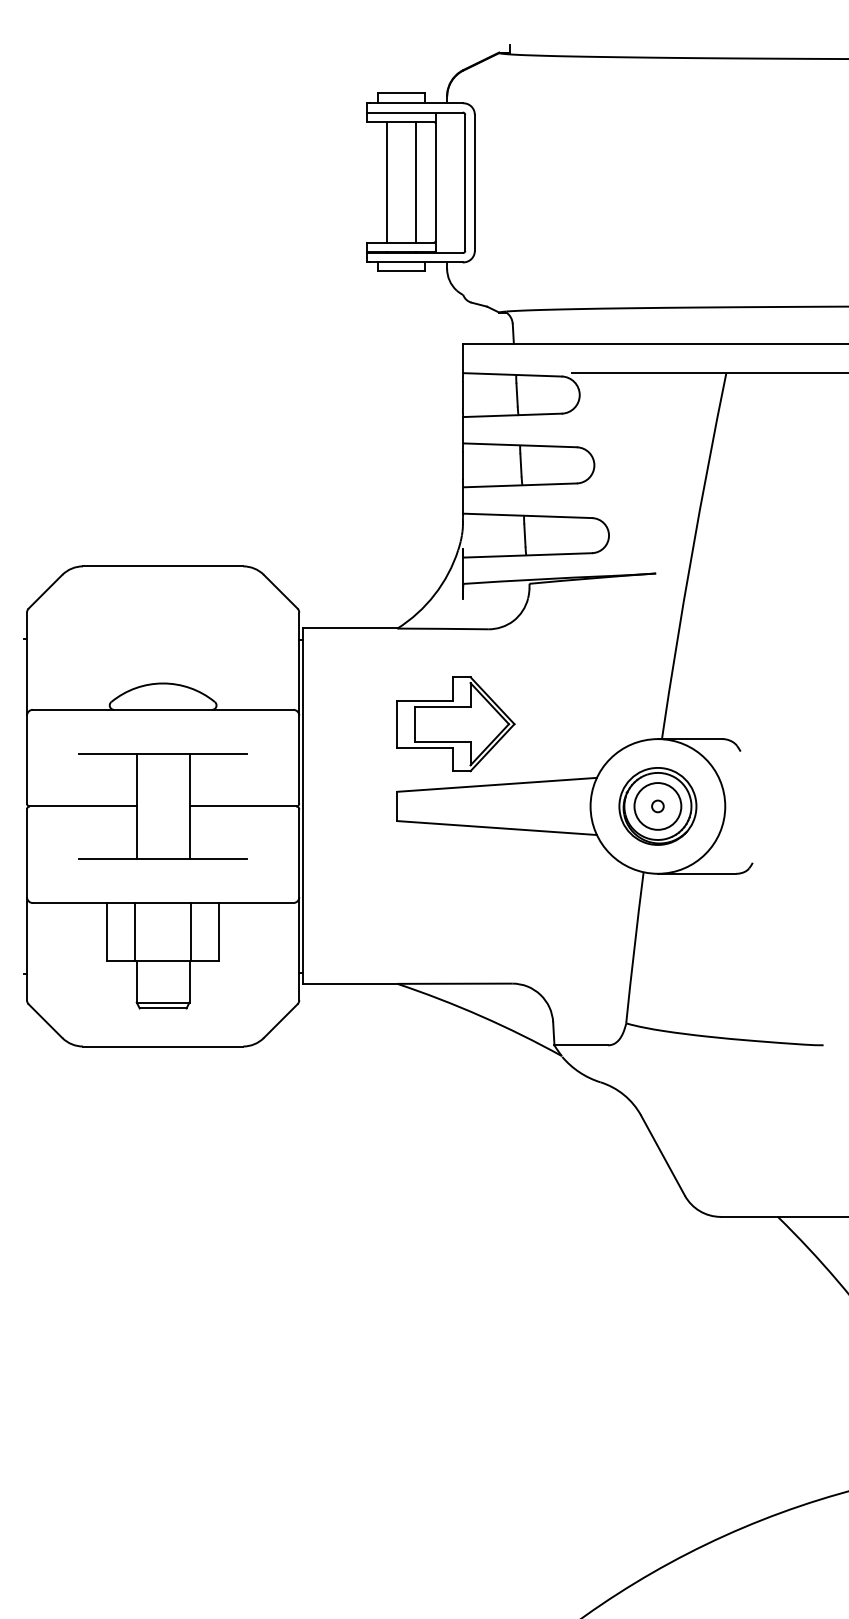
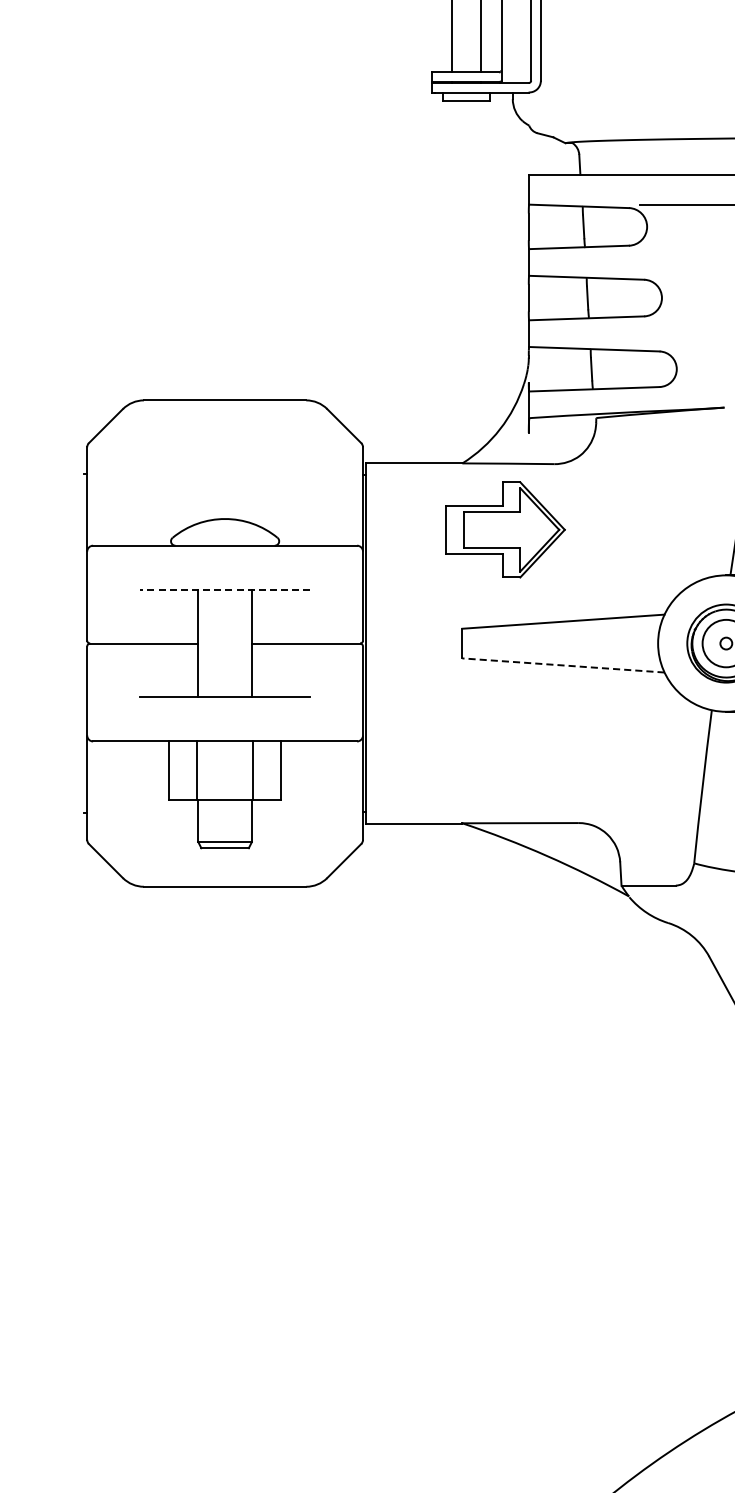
part: (455, 724) -> (505, 530), moved
line: (162, 753) -> (224, 589), solid -> dashed
line: (496, 828) -> (562, 665), solid -> dashed

